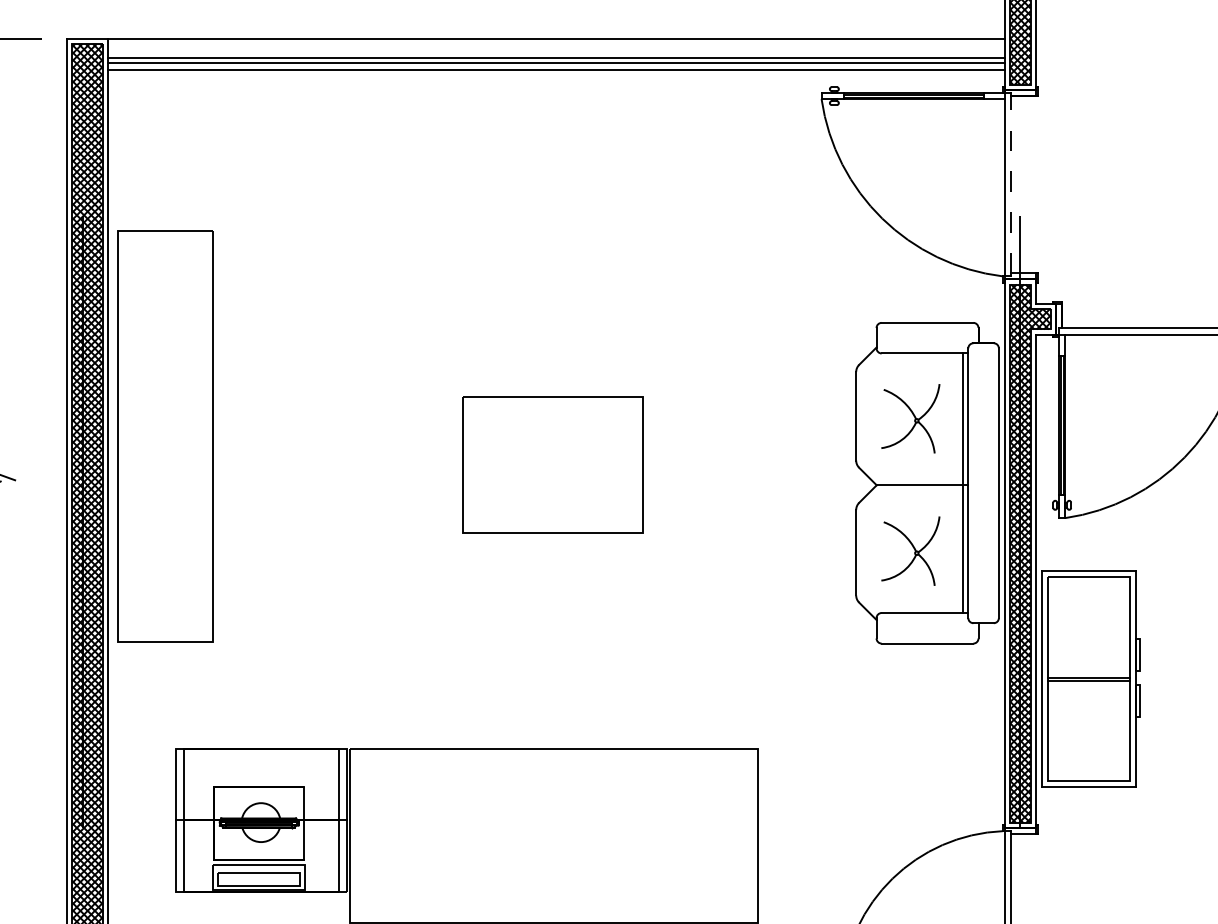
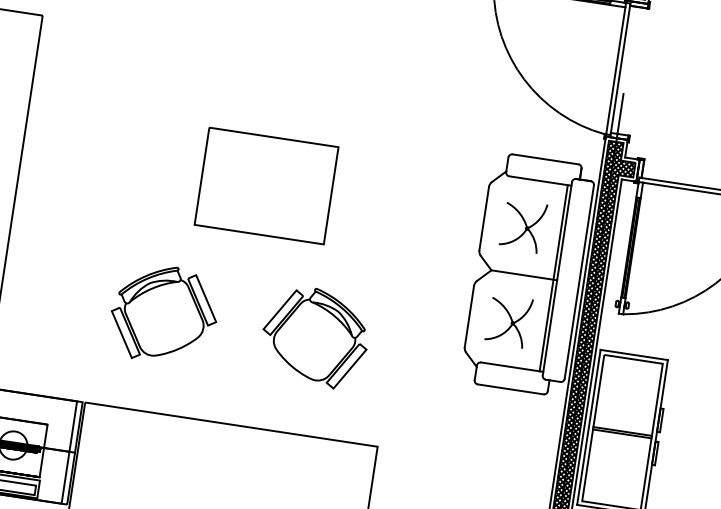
line: (1011, 184) -> (620, 69), dashed -> solid
part: (552, 464) -> (266, 185), moved
part: (439, 612) -> (164, 314), added
part: (650, 612) -> (315, 337), added

